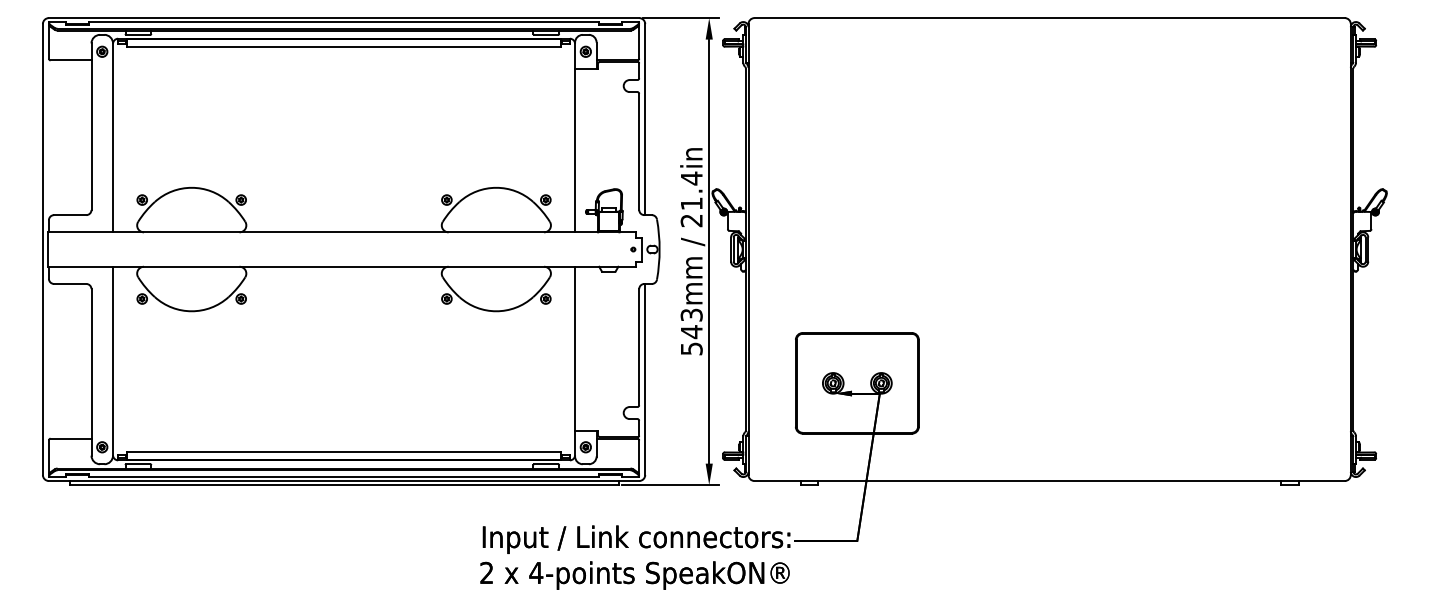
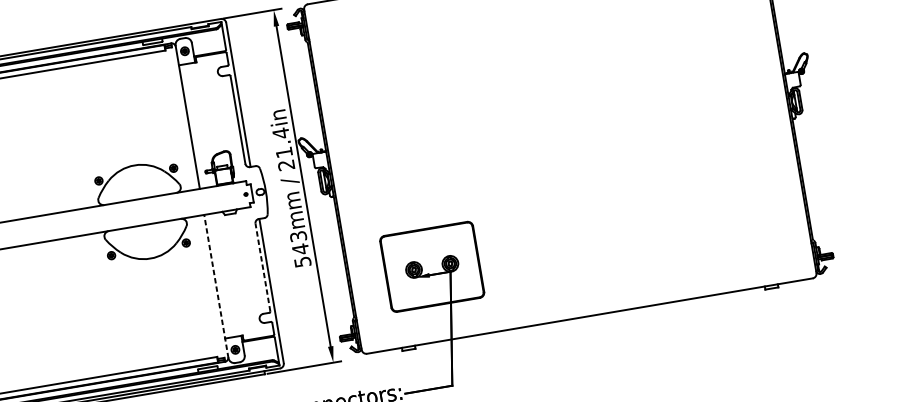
line: (639, 346) -> (263, 266), solid -> dashed
line: (575, 361) -> (216, 286), solid -> dashed

